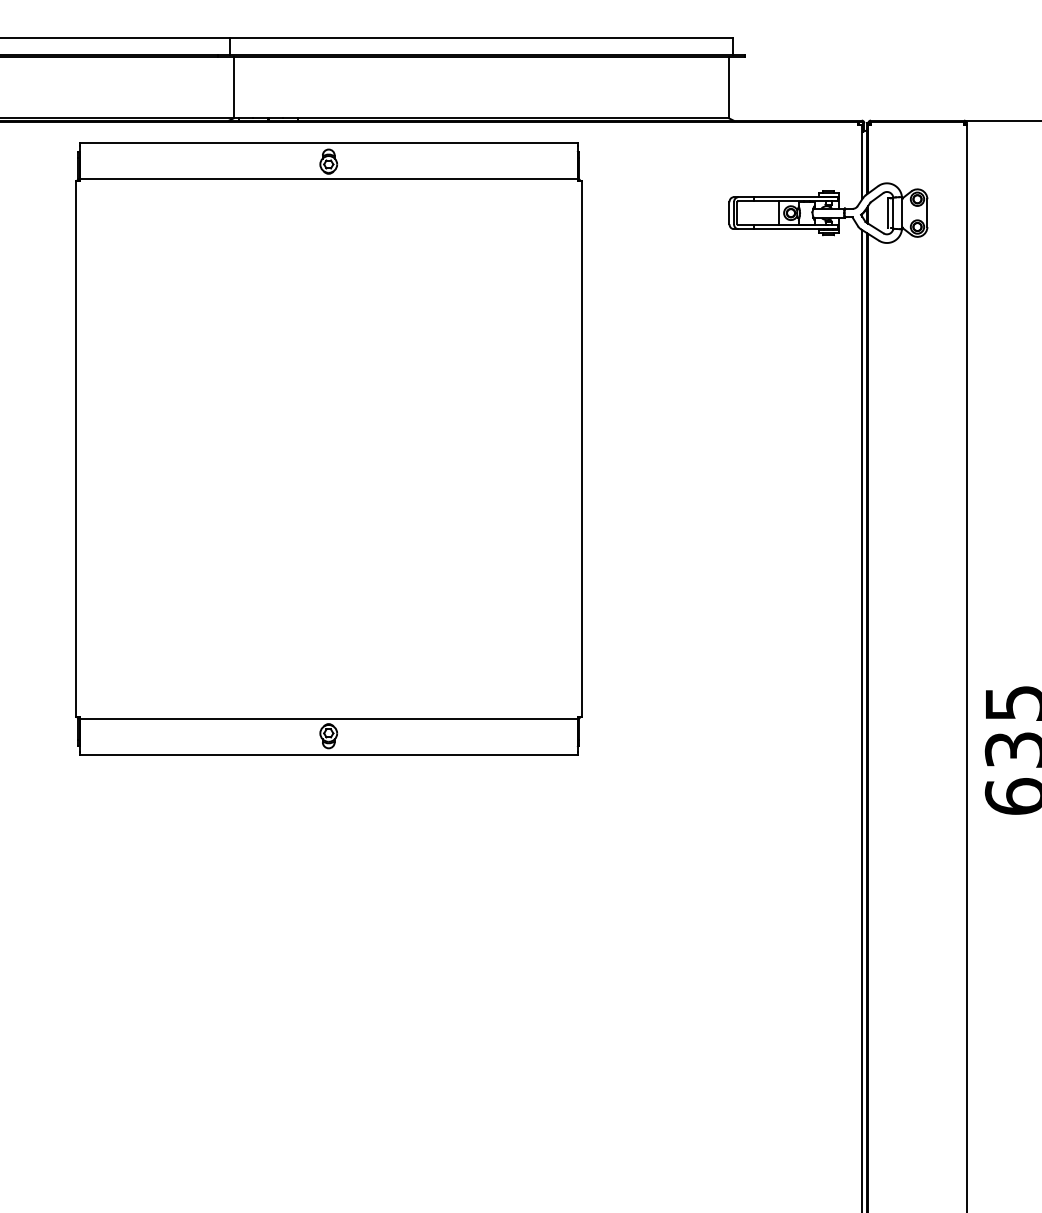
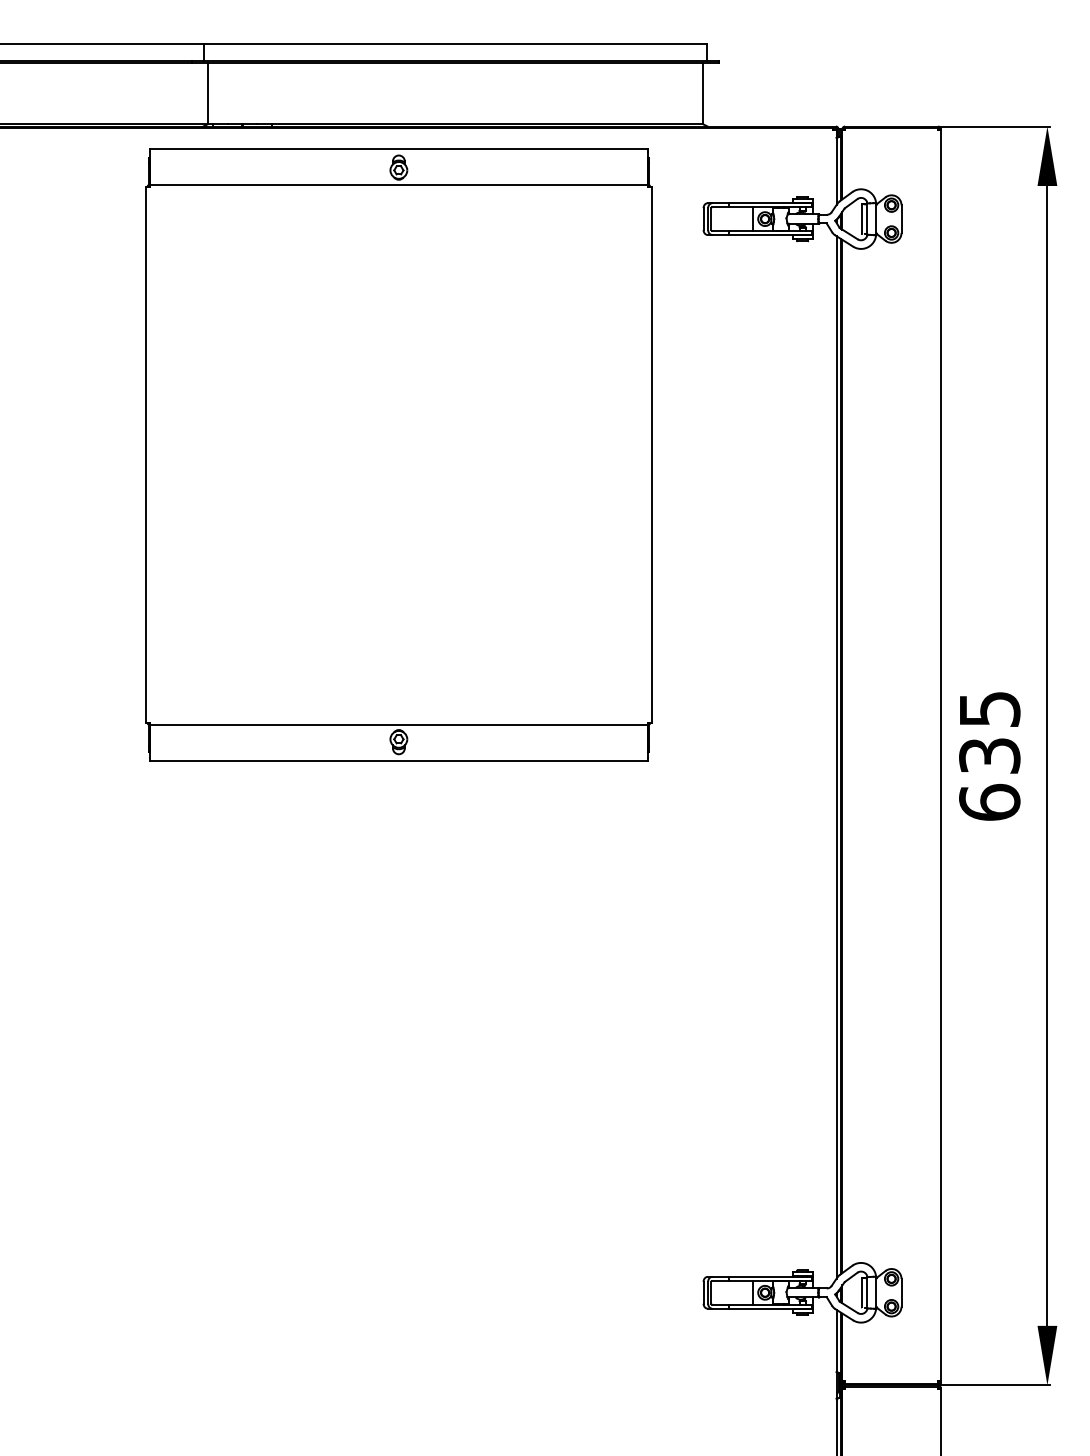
part: (328, 448) -> (398, 454), moved

